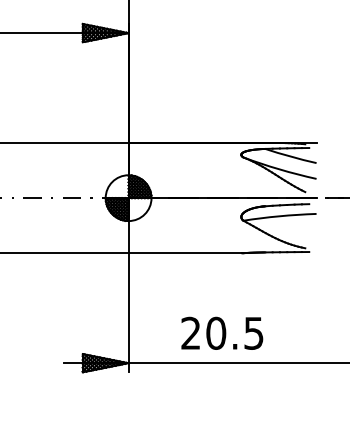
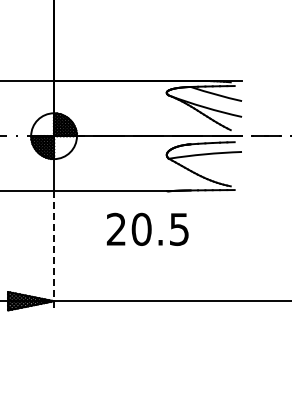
line: (128, 312) -> (53, 250), solid -> dashed
text: (222, 332) -> (147, 228), moved

